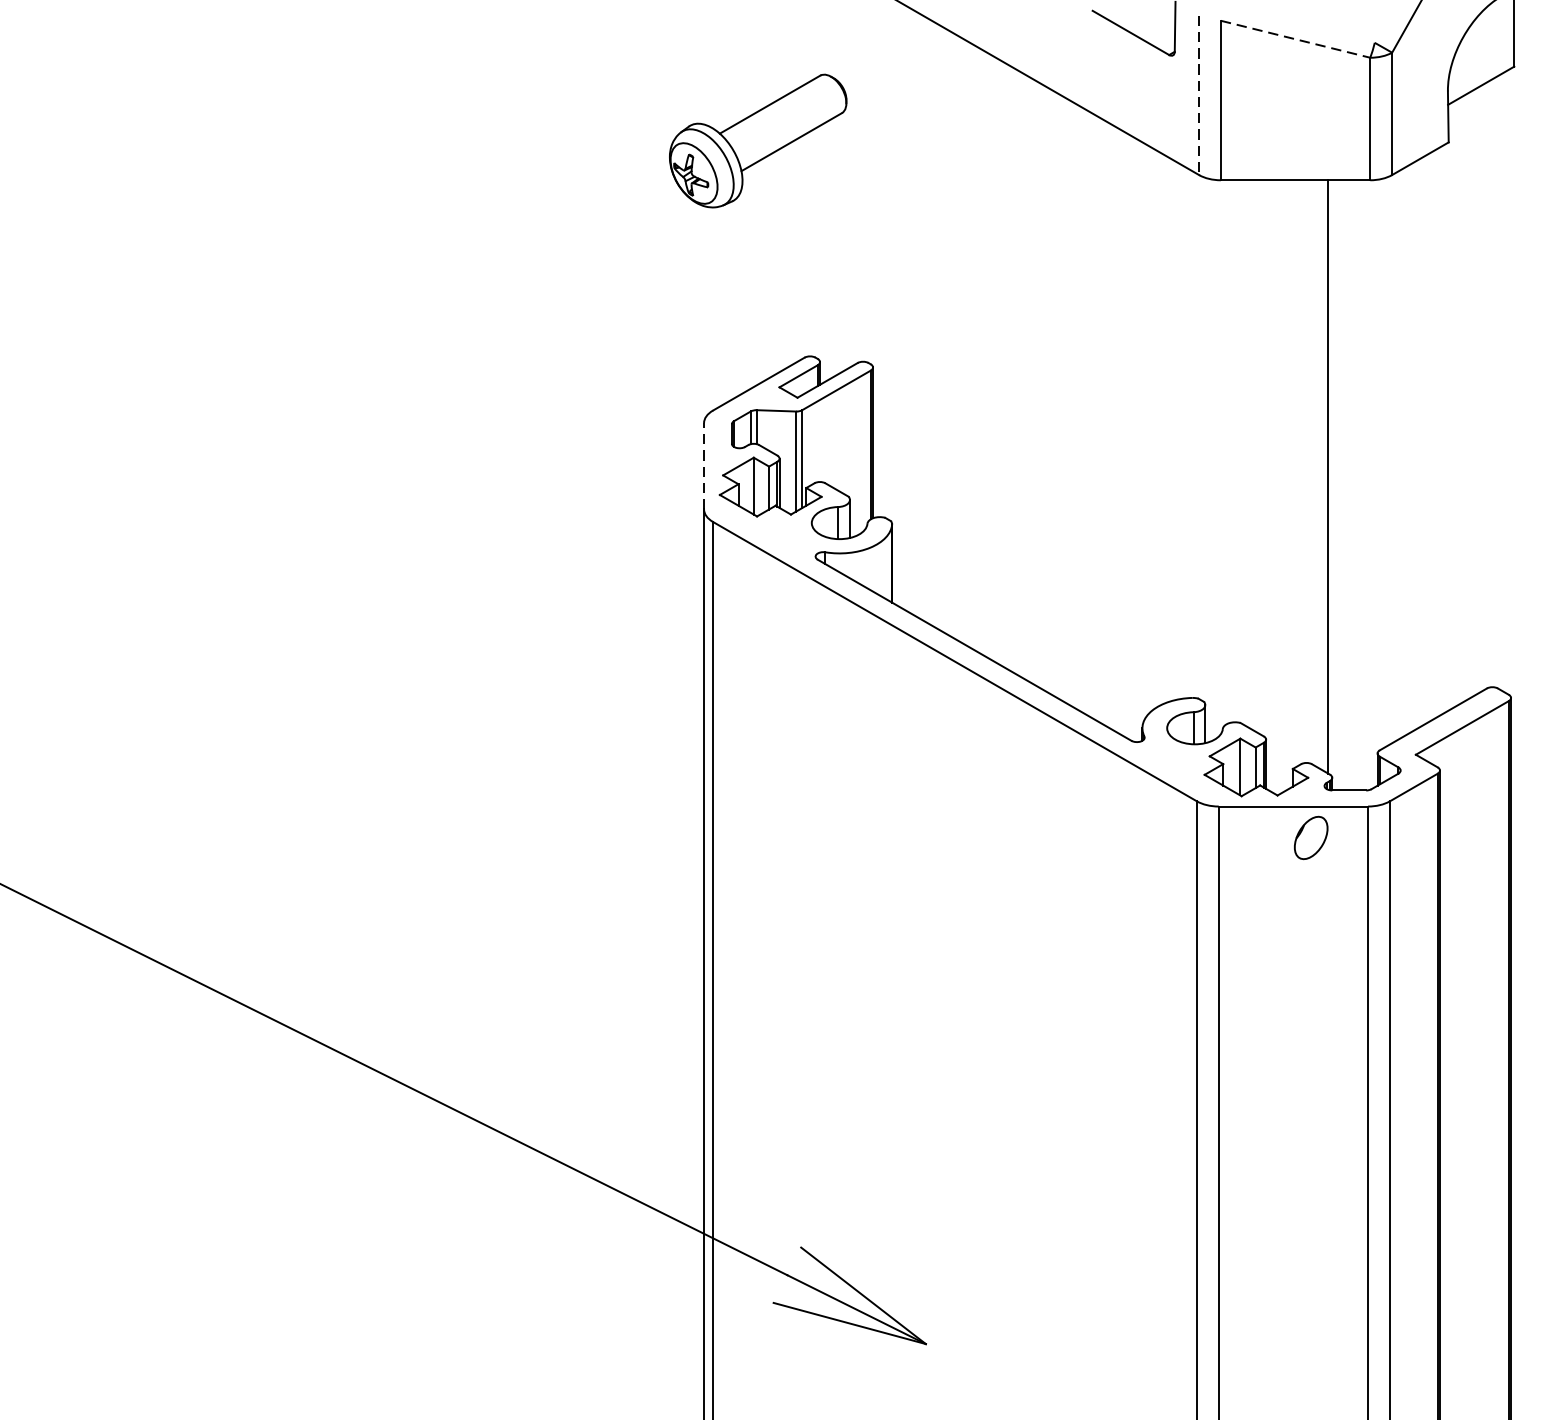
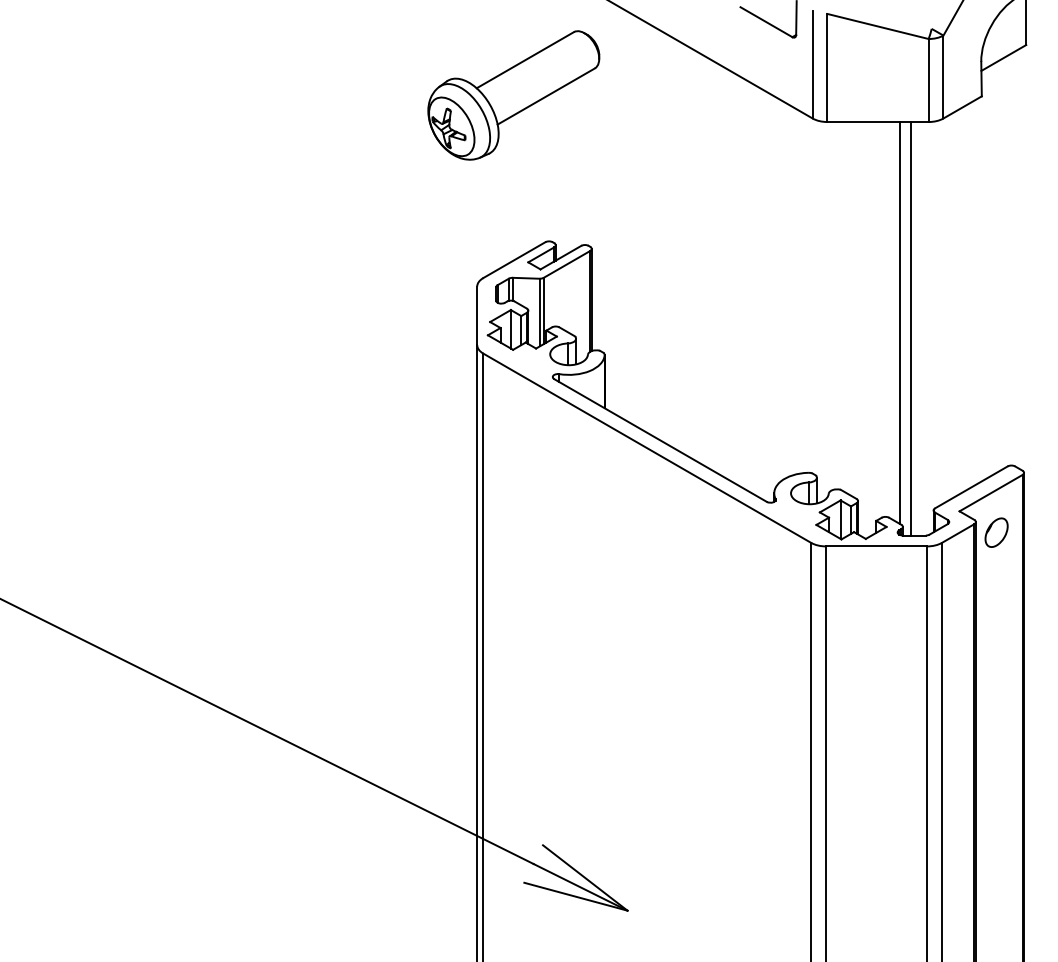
line: (1296, 39) -> (878, 26), dashed -> solid
line: (1198, 95) -> (812, 64), dashed -> solid
part: (757, 141) -> (513, 95), size x1.43
line: (704, 465) -> (477, 315), dashed -> solid
line: (1344, 484) -> (911, 328), added
part: (1311, 837) -> (996, 532), moved

